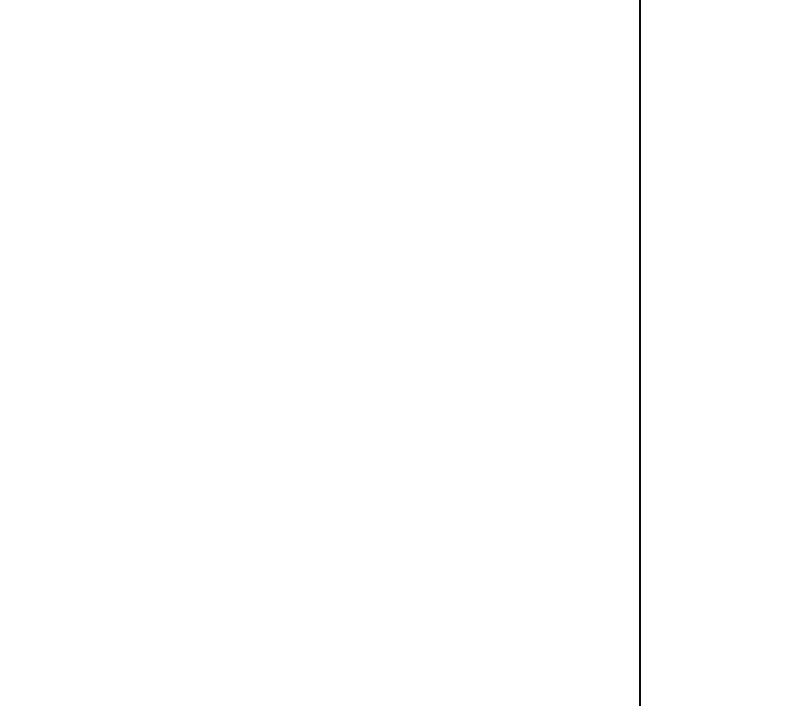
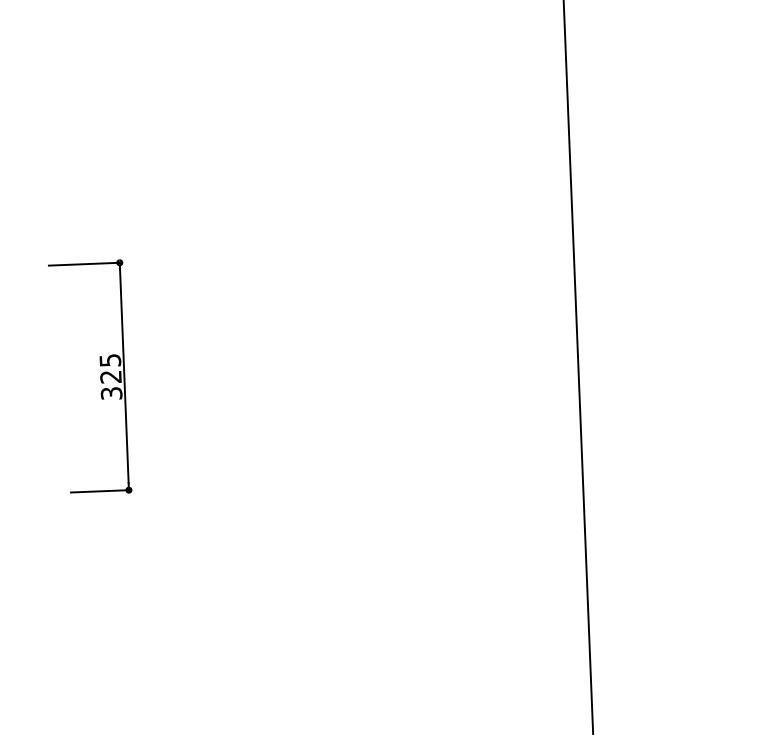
part: (205, 362) -> (100, 377), added

